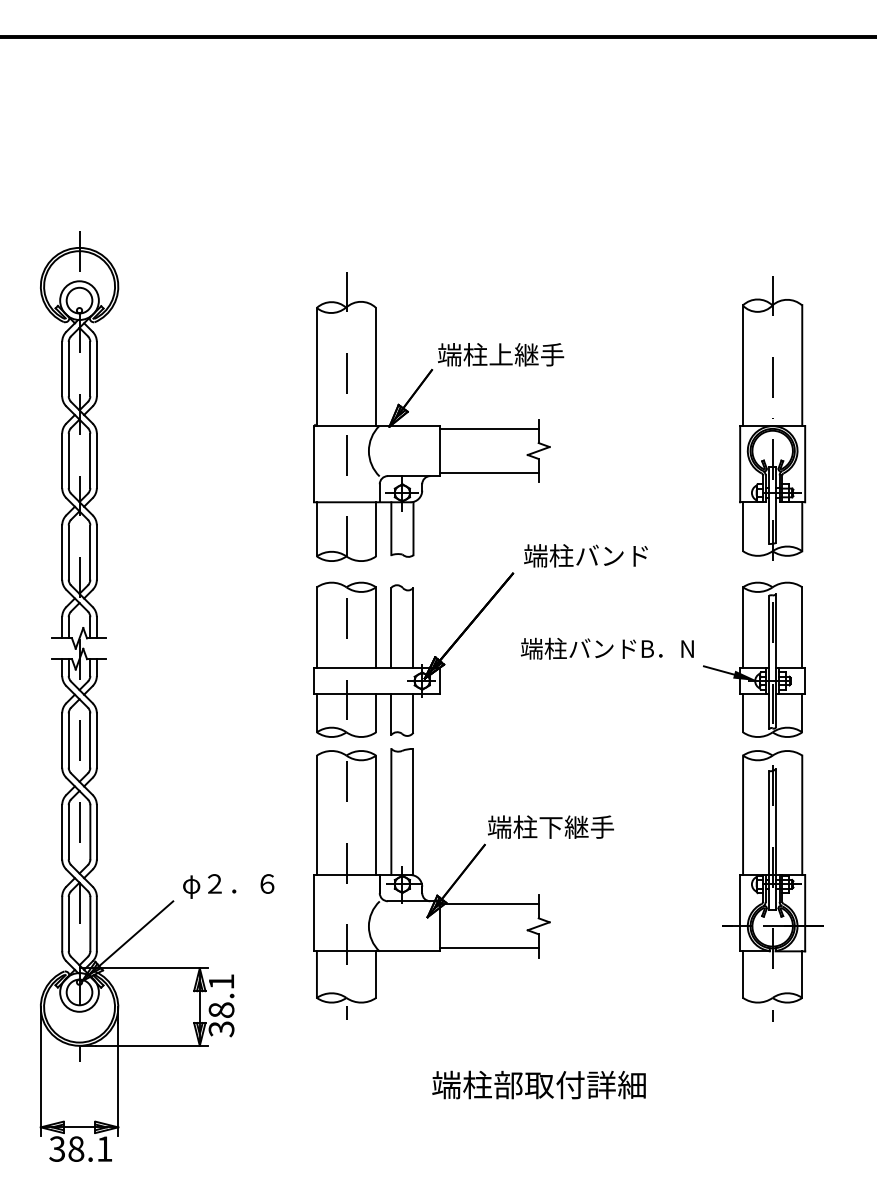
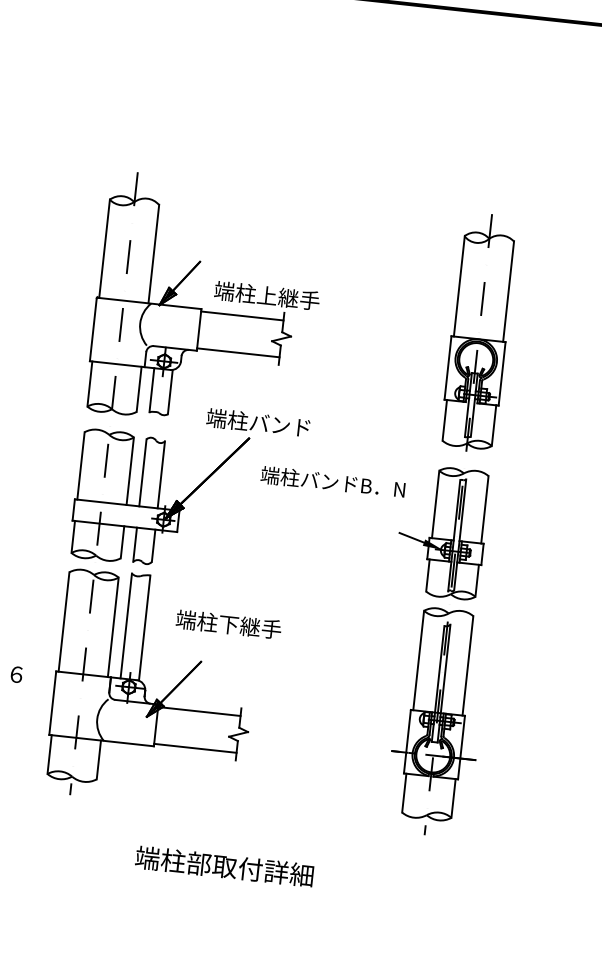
text: (501, 354) -> (267, 295), moved
text: (585, 555) -> (257, 422), moved
text: (606, 648) -> (332, 482), moved
text: (550, 826) -> (228, 624), moved

